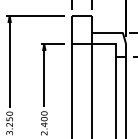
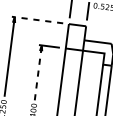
line: (35, 16) -> (37, 20), solid -> dashed
line: (44, 75) -> (38, 72), solid -> dashed

